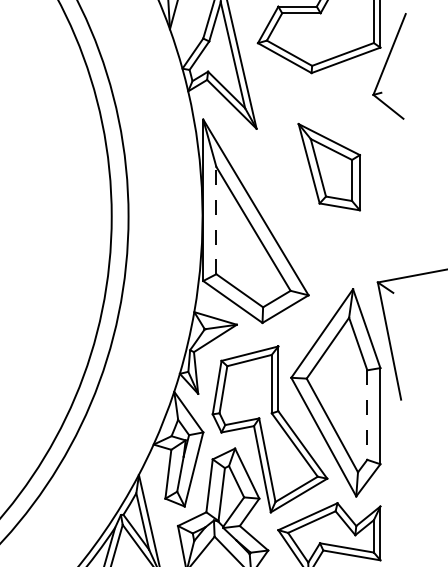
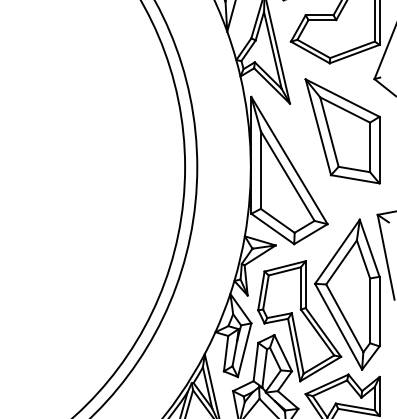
part: (329, 167) -> (342, 131), size x1.67
line: (215, 221) -> (260, 170), dashed -> solid
line: (367, 415) -> (370, 311), dashed -> solid

